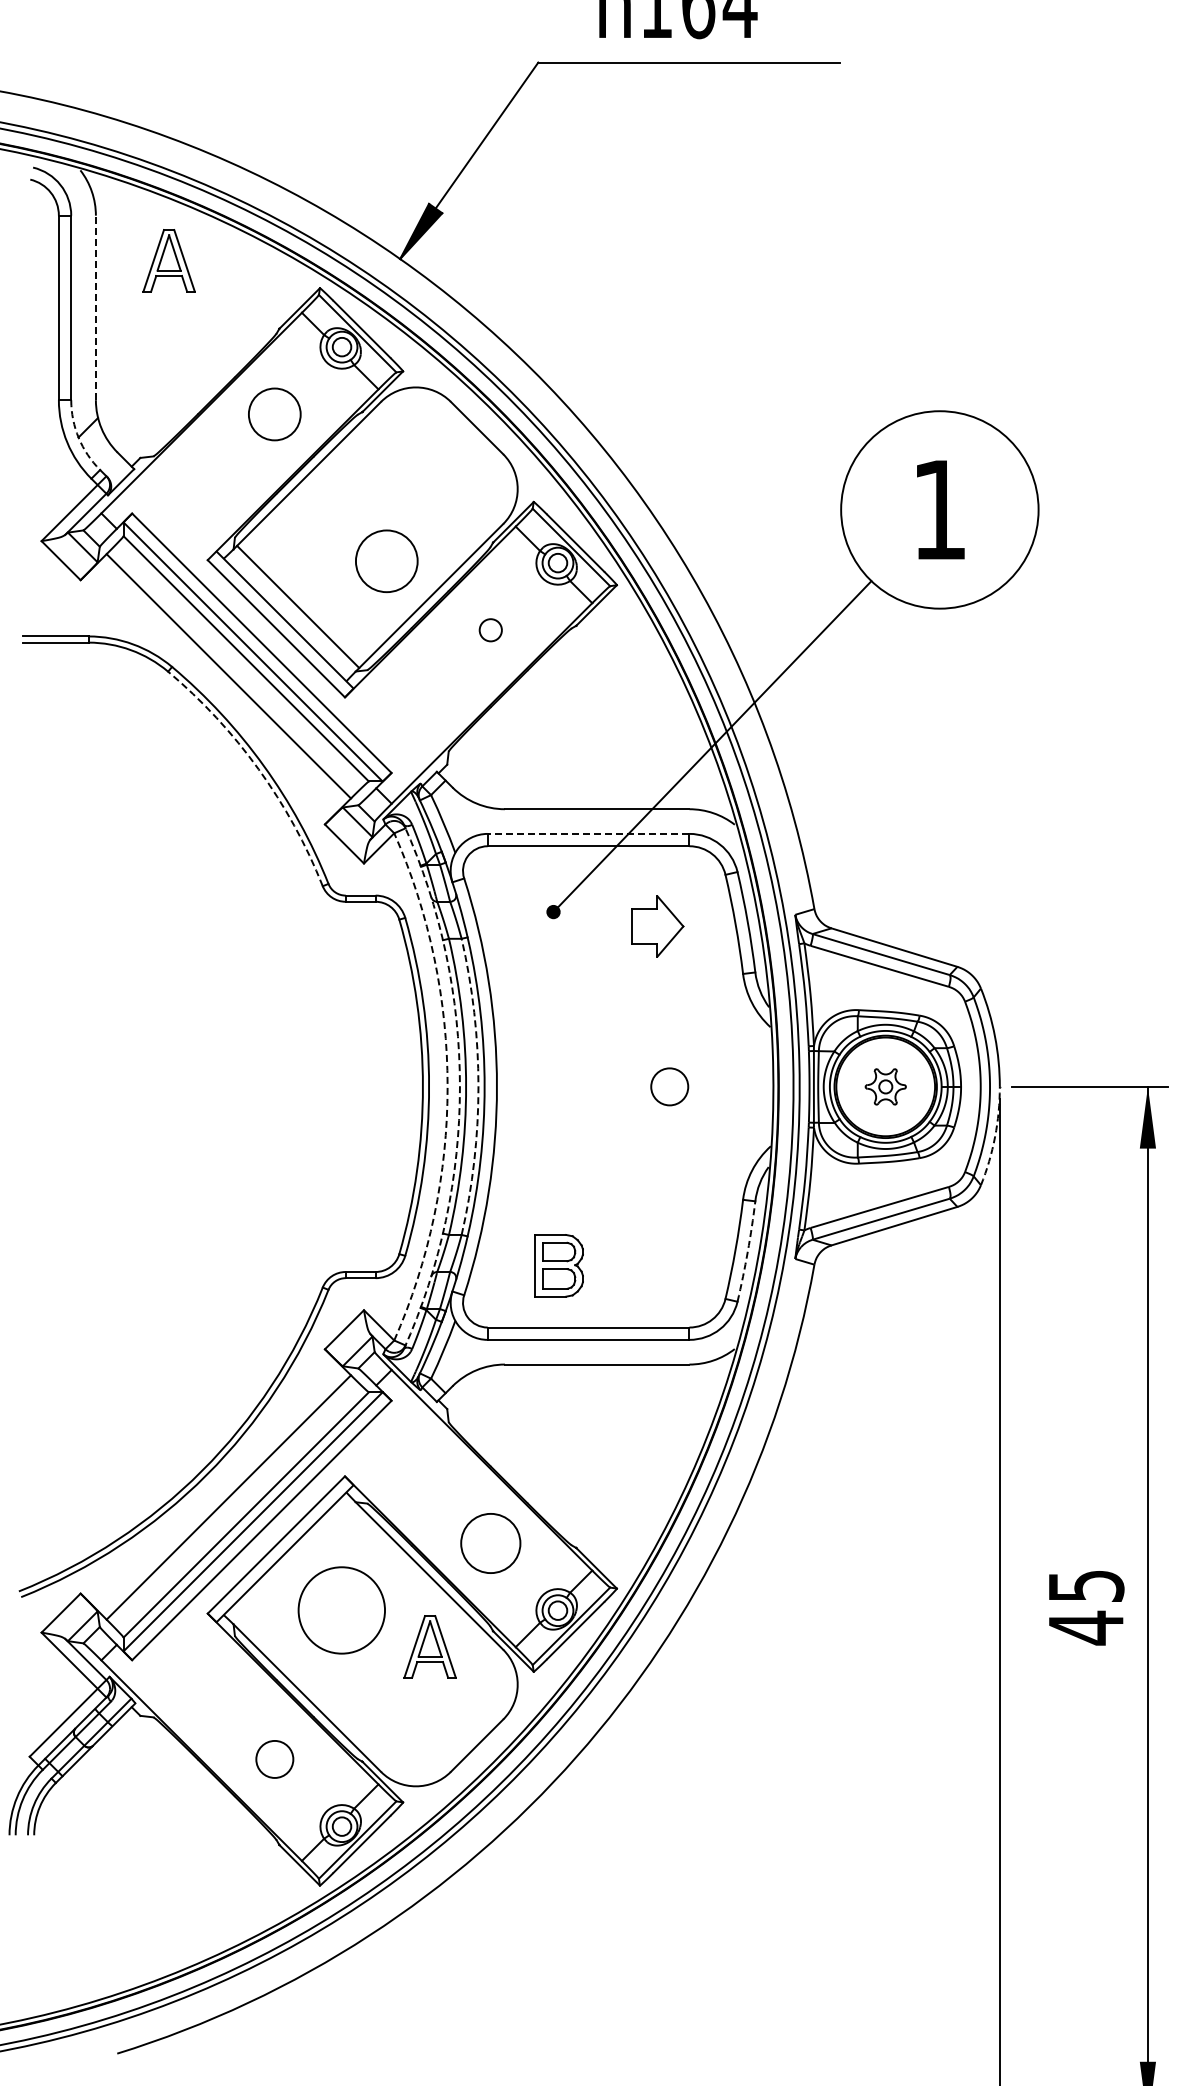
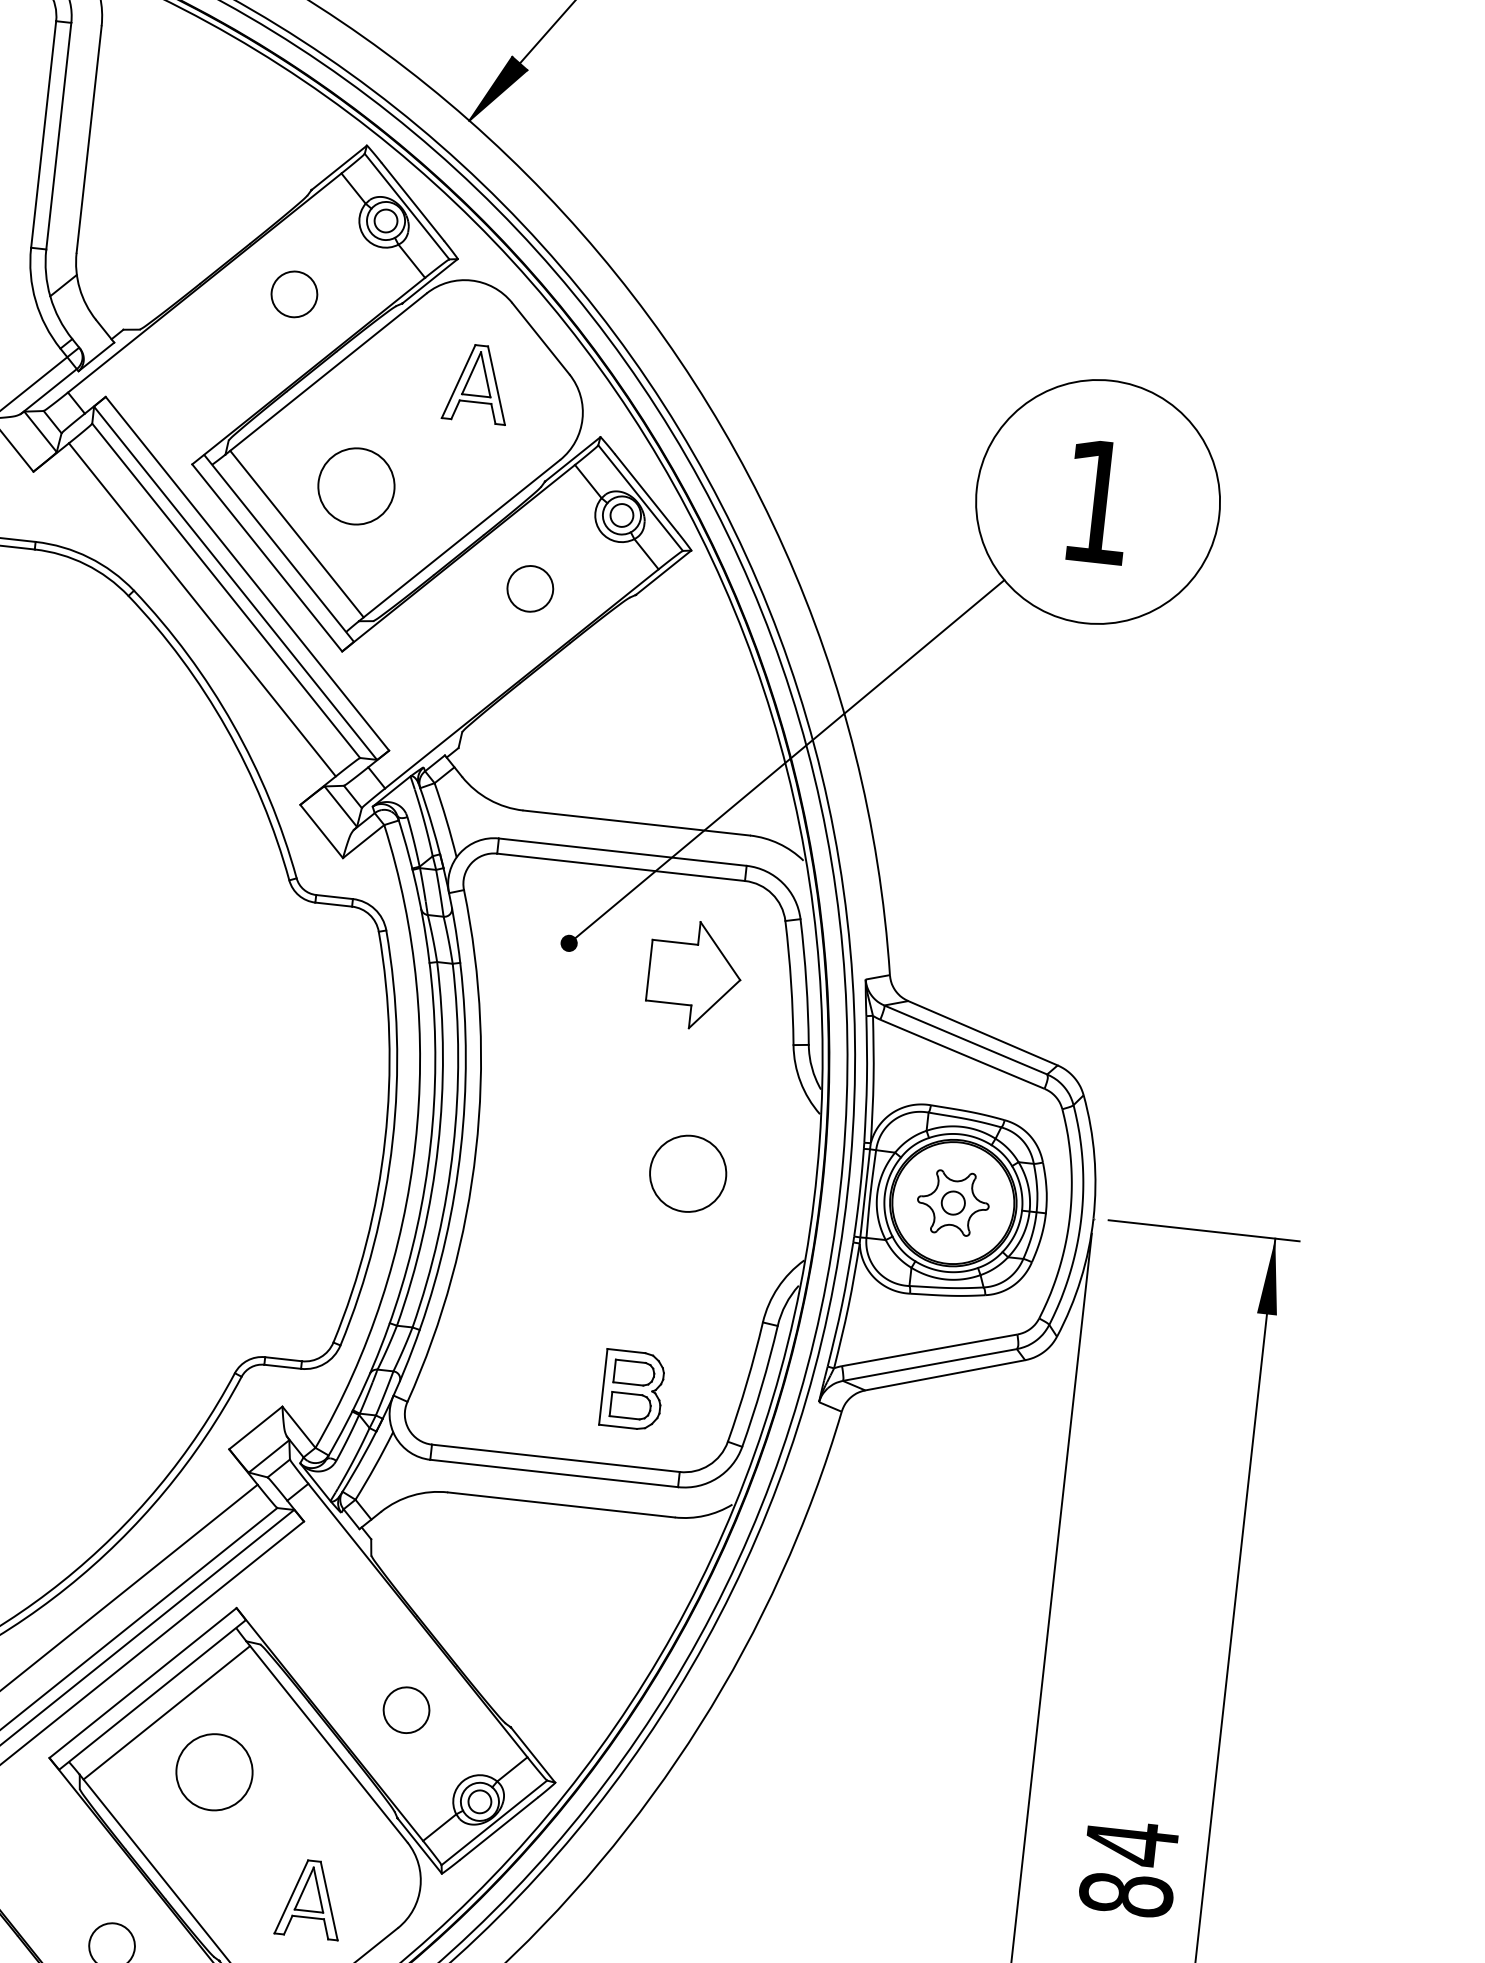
part: (168, 260) -> (476, 383), moved
line: (95, 307) -> (88, 138), dashed -> solid
circle: (274, 413) -> (294, 293), size x0.71
arc: (78, 437) -> (50, 296), dashed -> solid
circle: (386, 561) -> (356, 486), moved
circle: (490, 629) -> (530, 587), size x1.67
arc: (258, 769) -> (226, 728), dashed -> solid
line: (588, 833) -> (622, 851), dashed -> solid
part: (657, 926) -> (694, 975), size x1.43
arc: (447, 1086) -> (415, 1143), dashed -> solid
arc: (459, 1086) -> (430, 1144), dashed -> solid
arc: (478, 1086) -> (453, 1147), dashed -> solid
circle: (669, 1086) -> (687, 1173), size x1.67
part: (885, 1086) -> (953, 1202), size x1.43
arc: (995, 1136) -> (1081, 1278), dashed -> solid
arc: (747, 1251) -> (761, 1386), dashed -> solid
part: (558, 1265) -> (631, 1389), moved
circle: (490, 1543) -> (406, 1710), size x0.62
line: (298, 1566) -> (167, 1712), added
text: (1085, 1606) -> (1128, 1868), 45 -> 84
circle: (341, 1610) -> (214, 1772), size x0.71
part: (429, 1646) -> (309, 1898), moved

